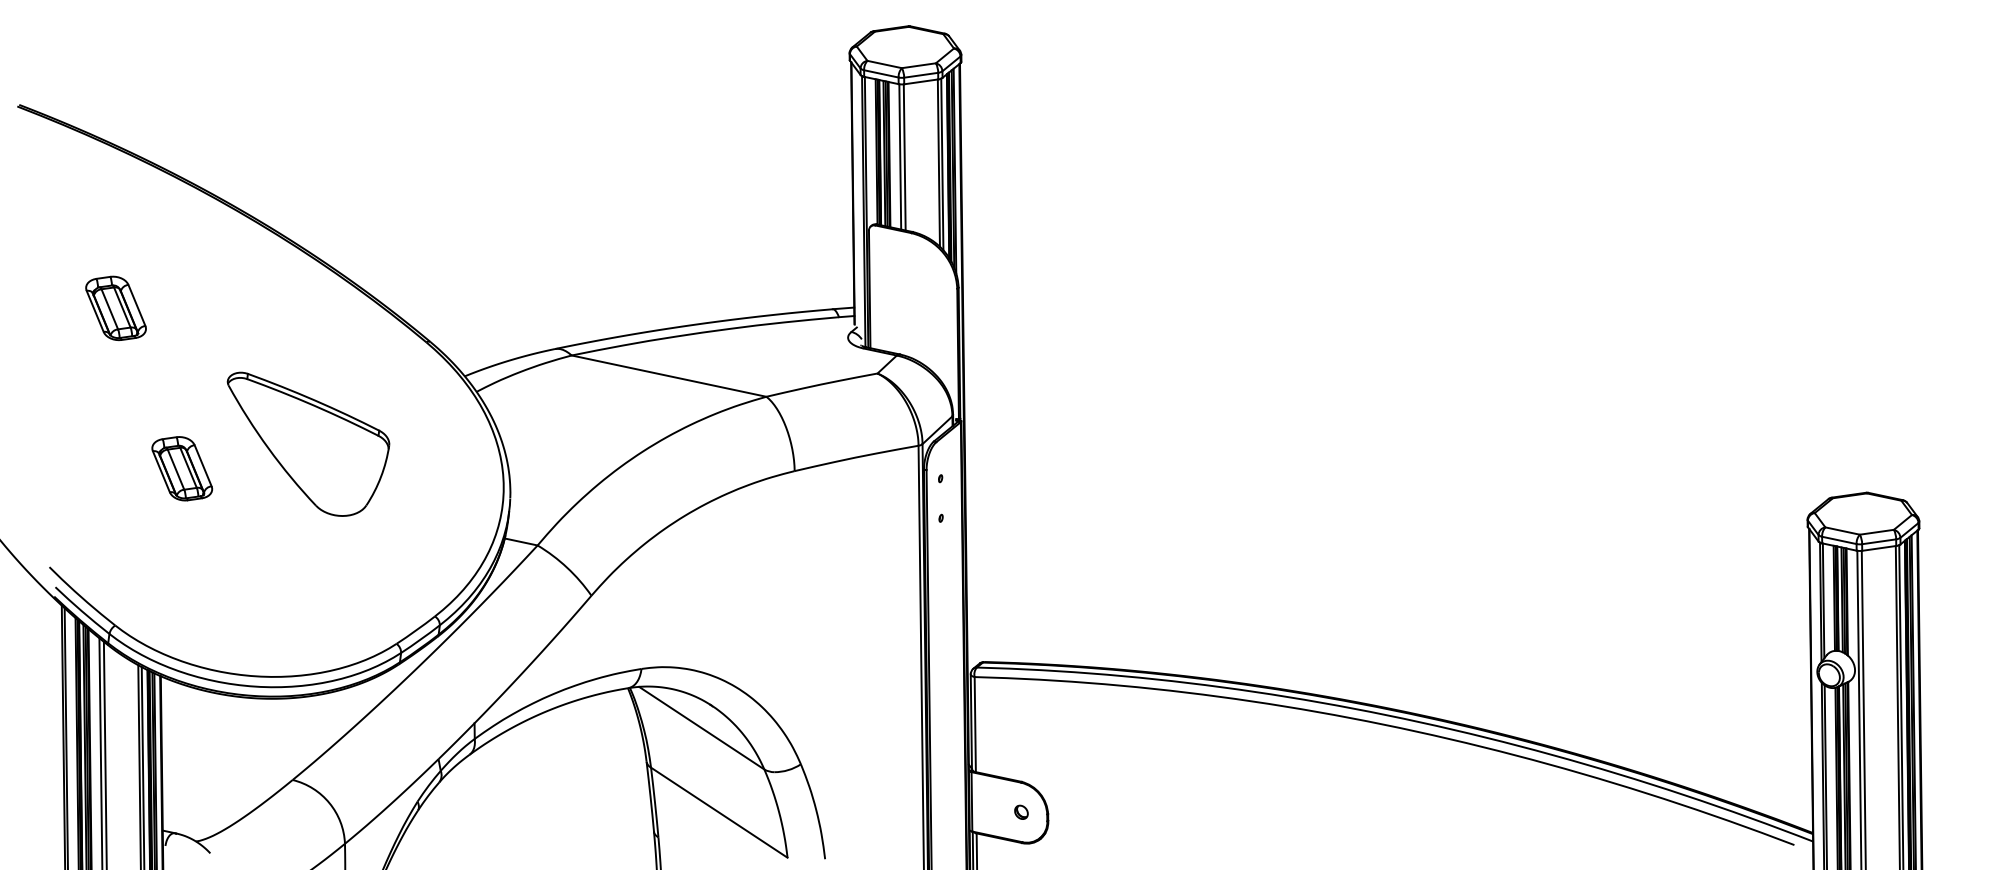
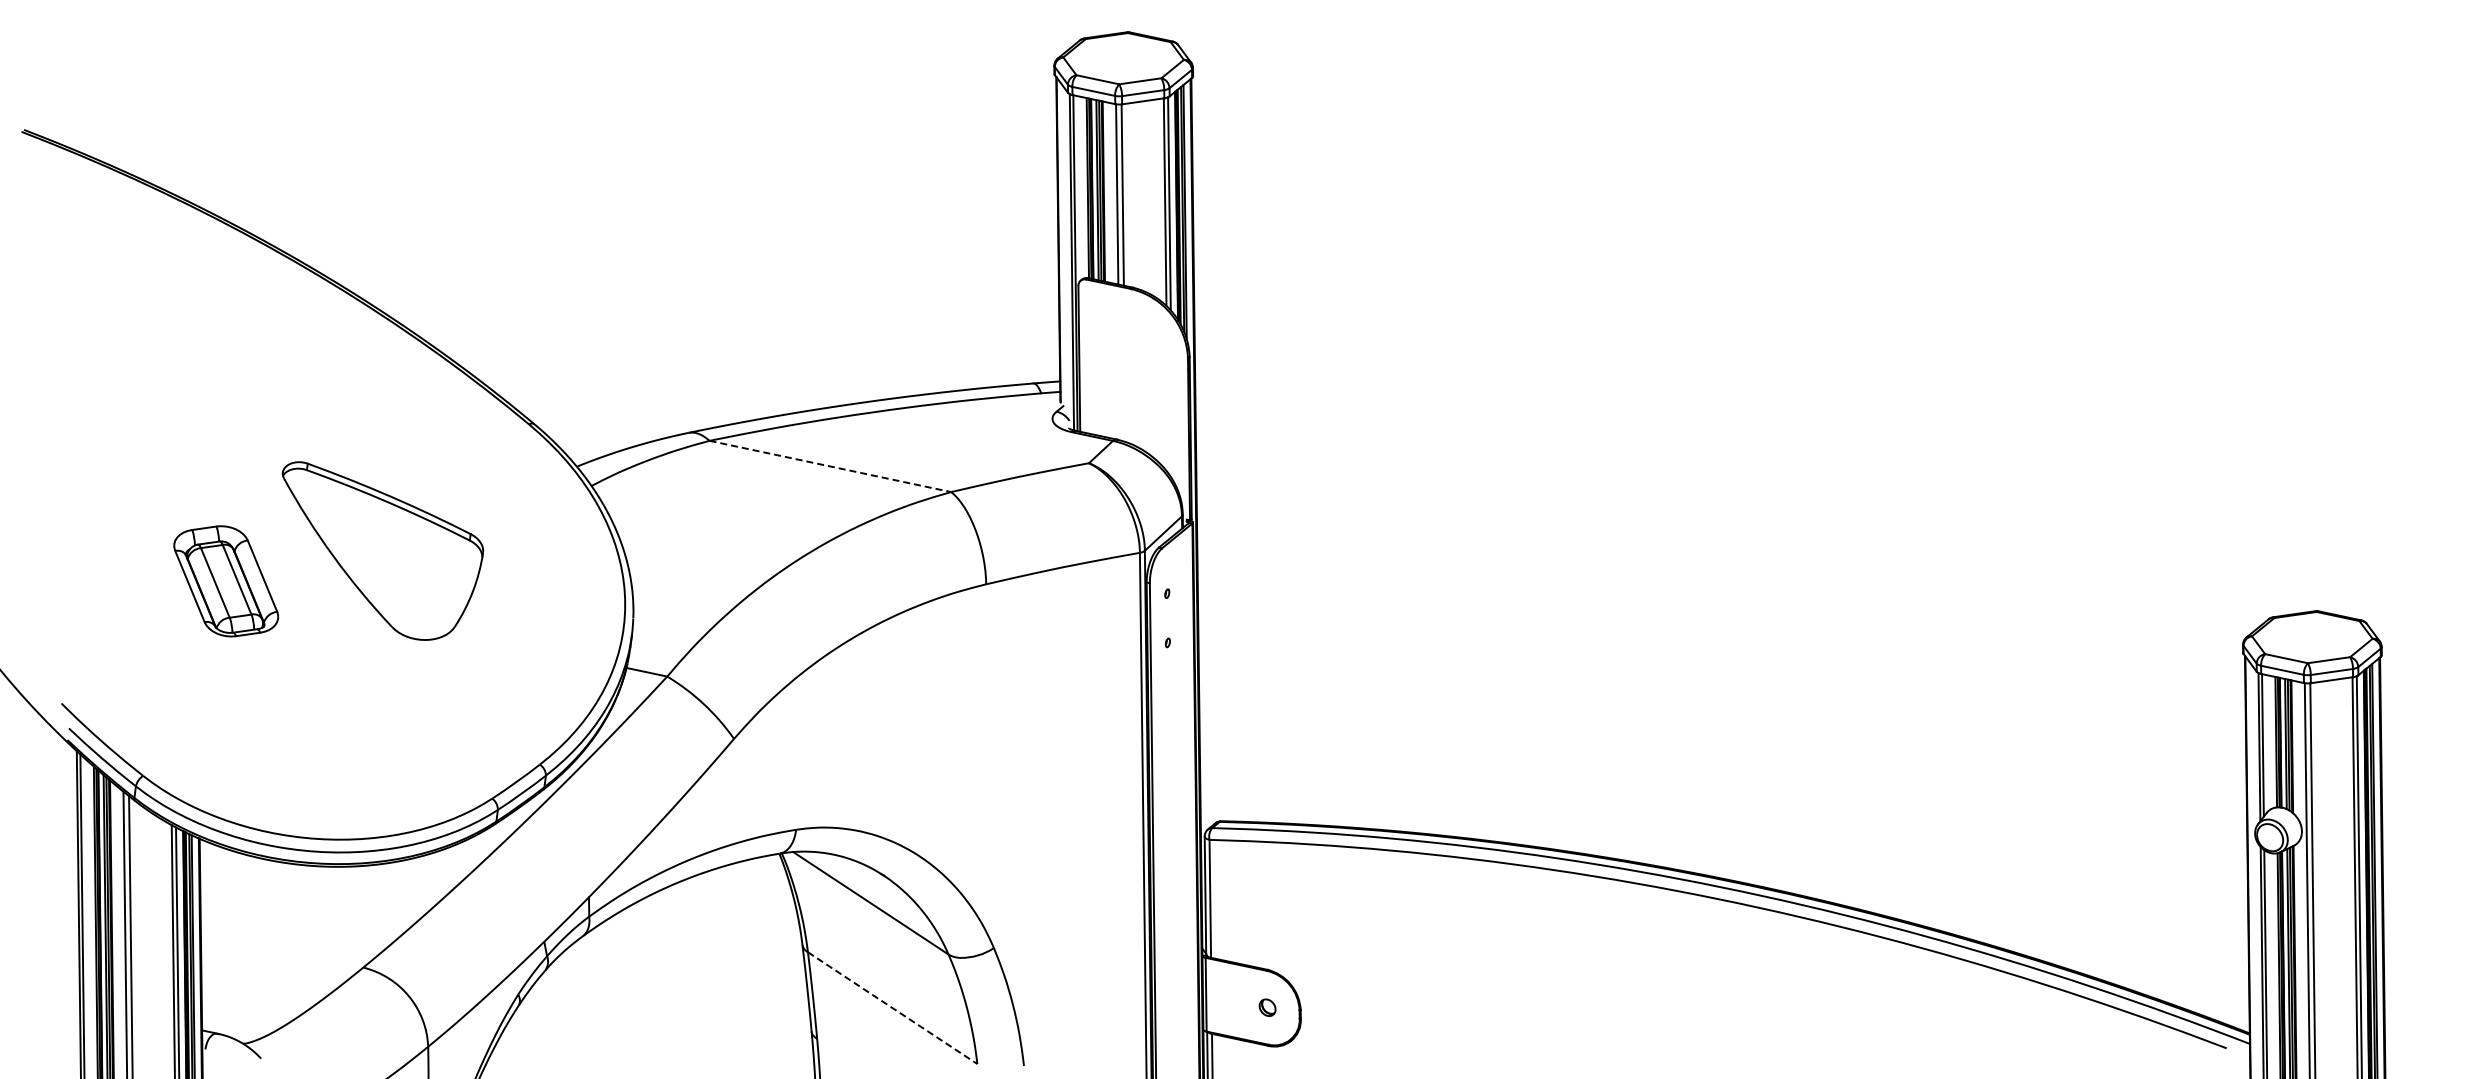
part: (116, 308) -> (144, 382), removed
line: (669, 376) -> (830, 466), solid -> dashed
part: (182, 468) -> (226, 581), size x1.4
line: (719, 812) -> (893, 1008), solid -> dashed

